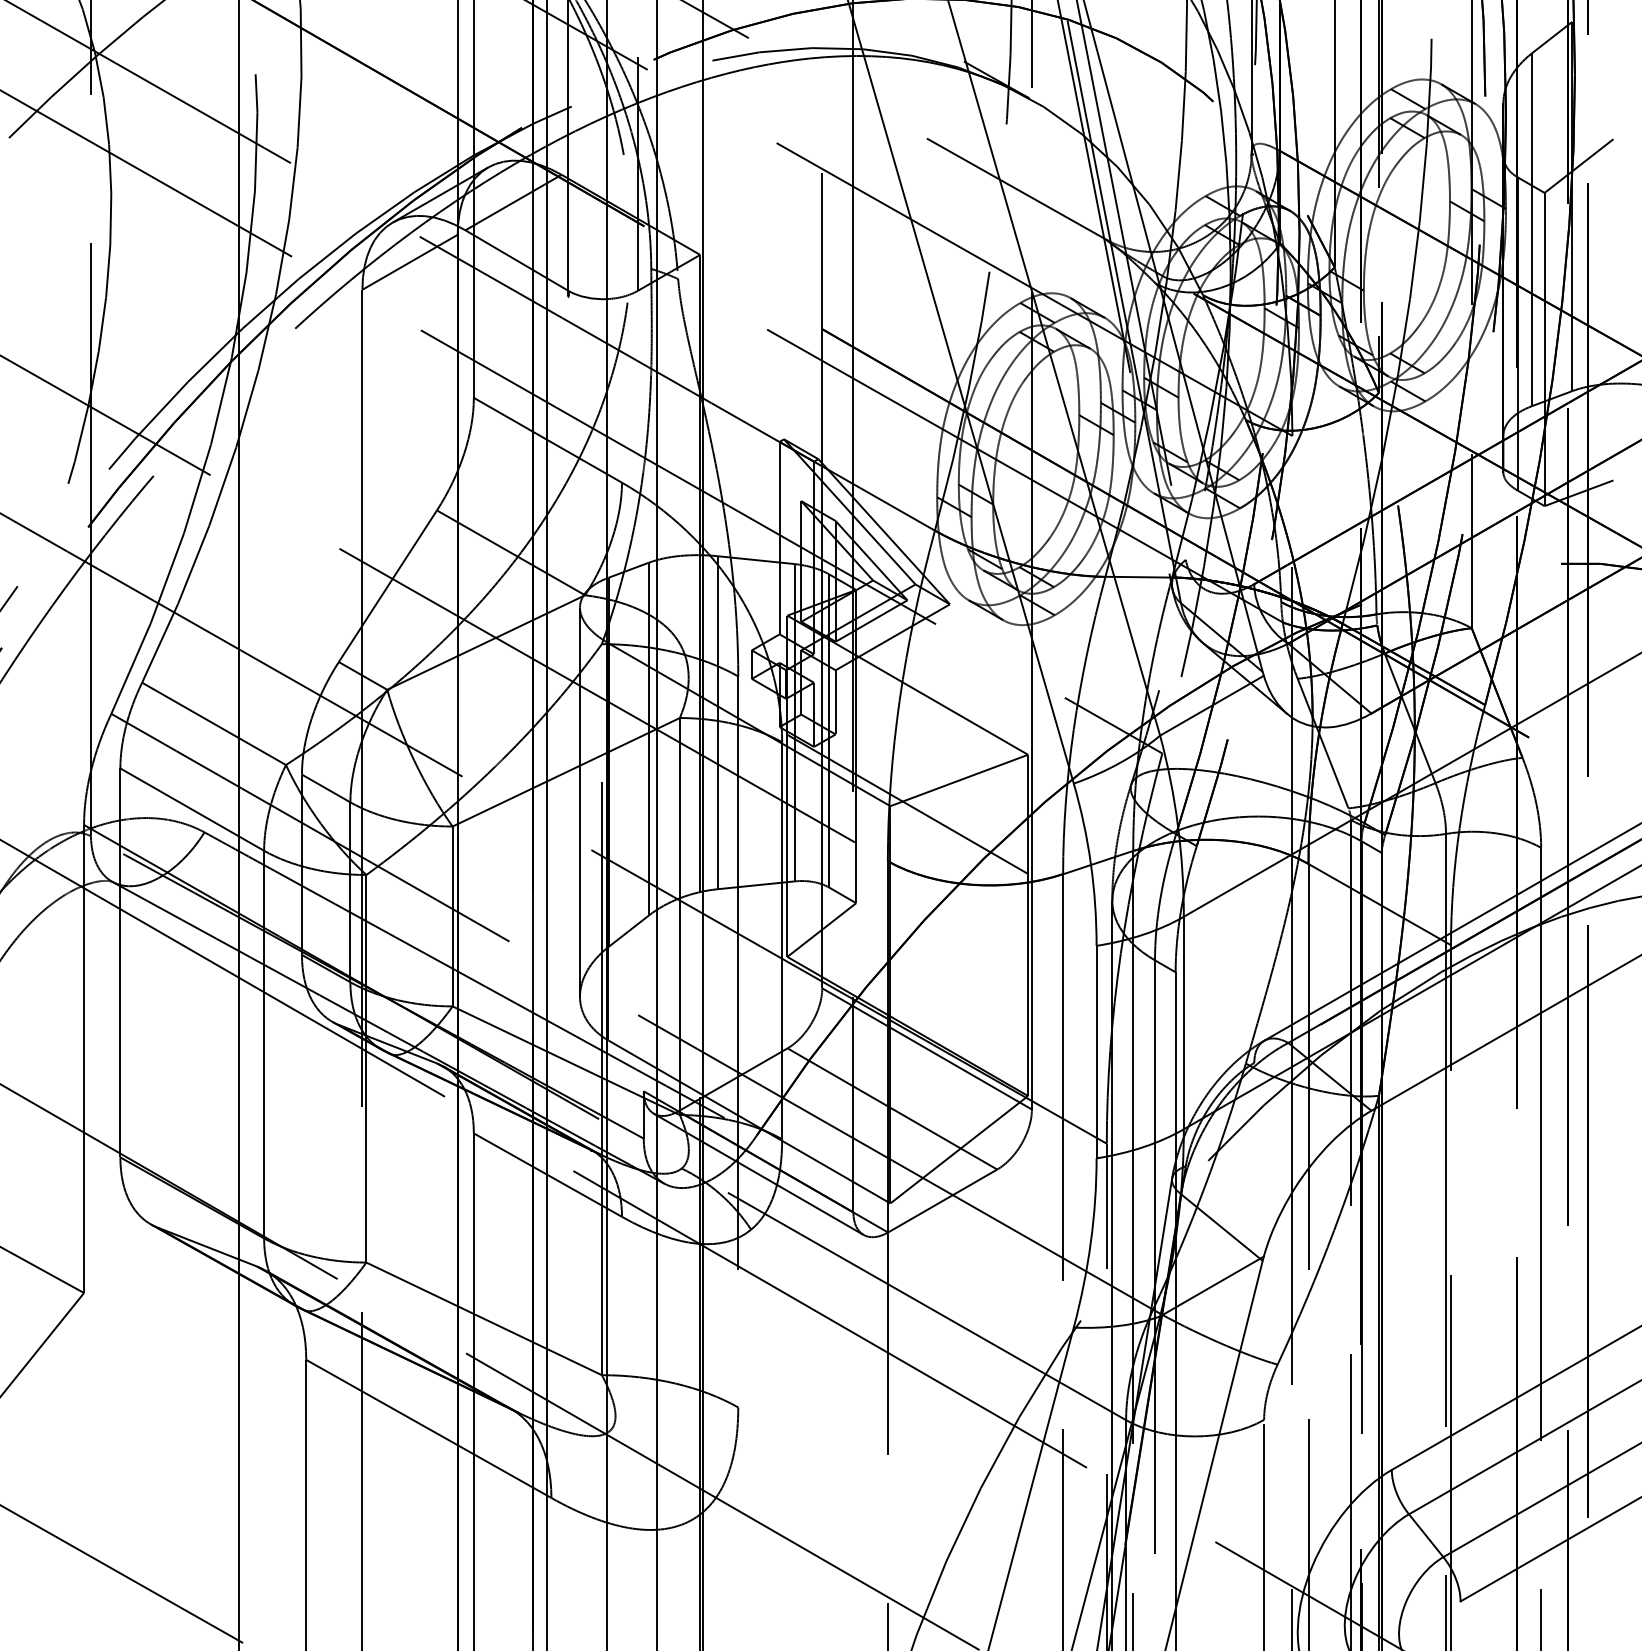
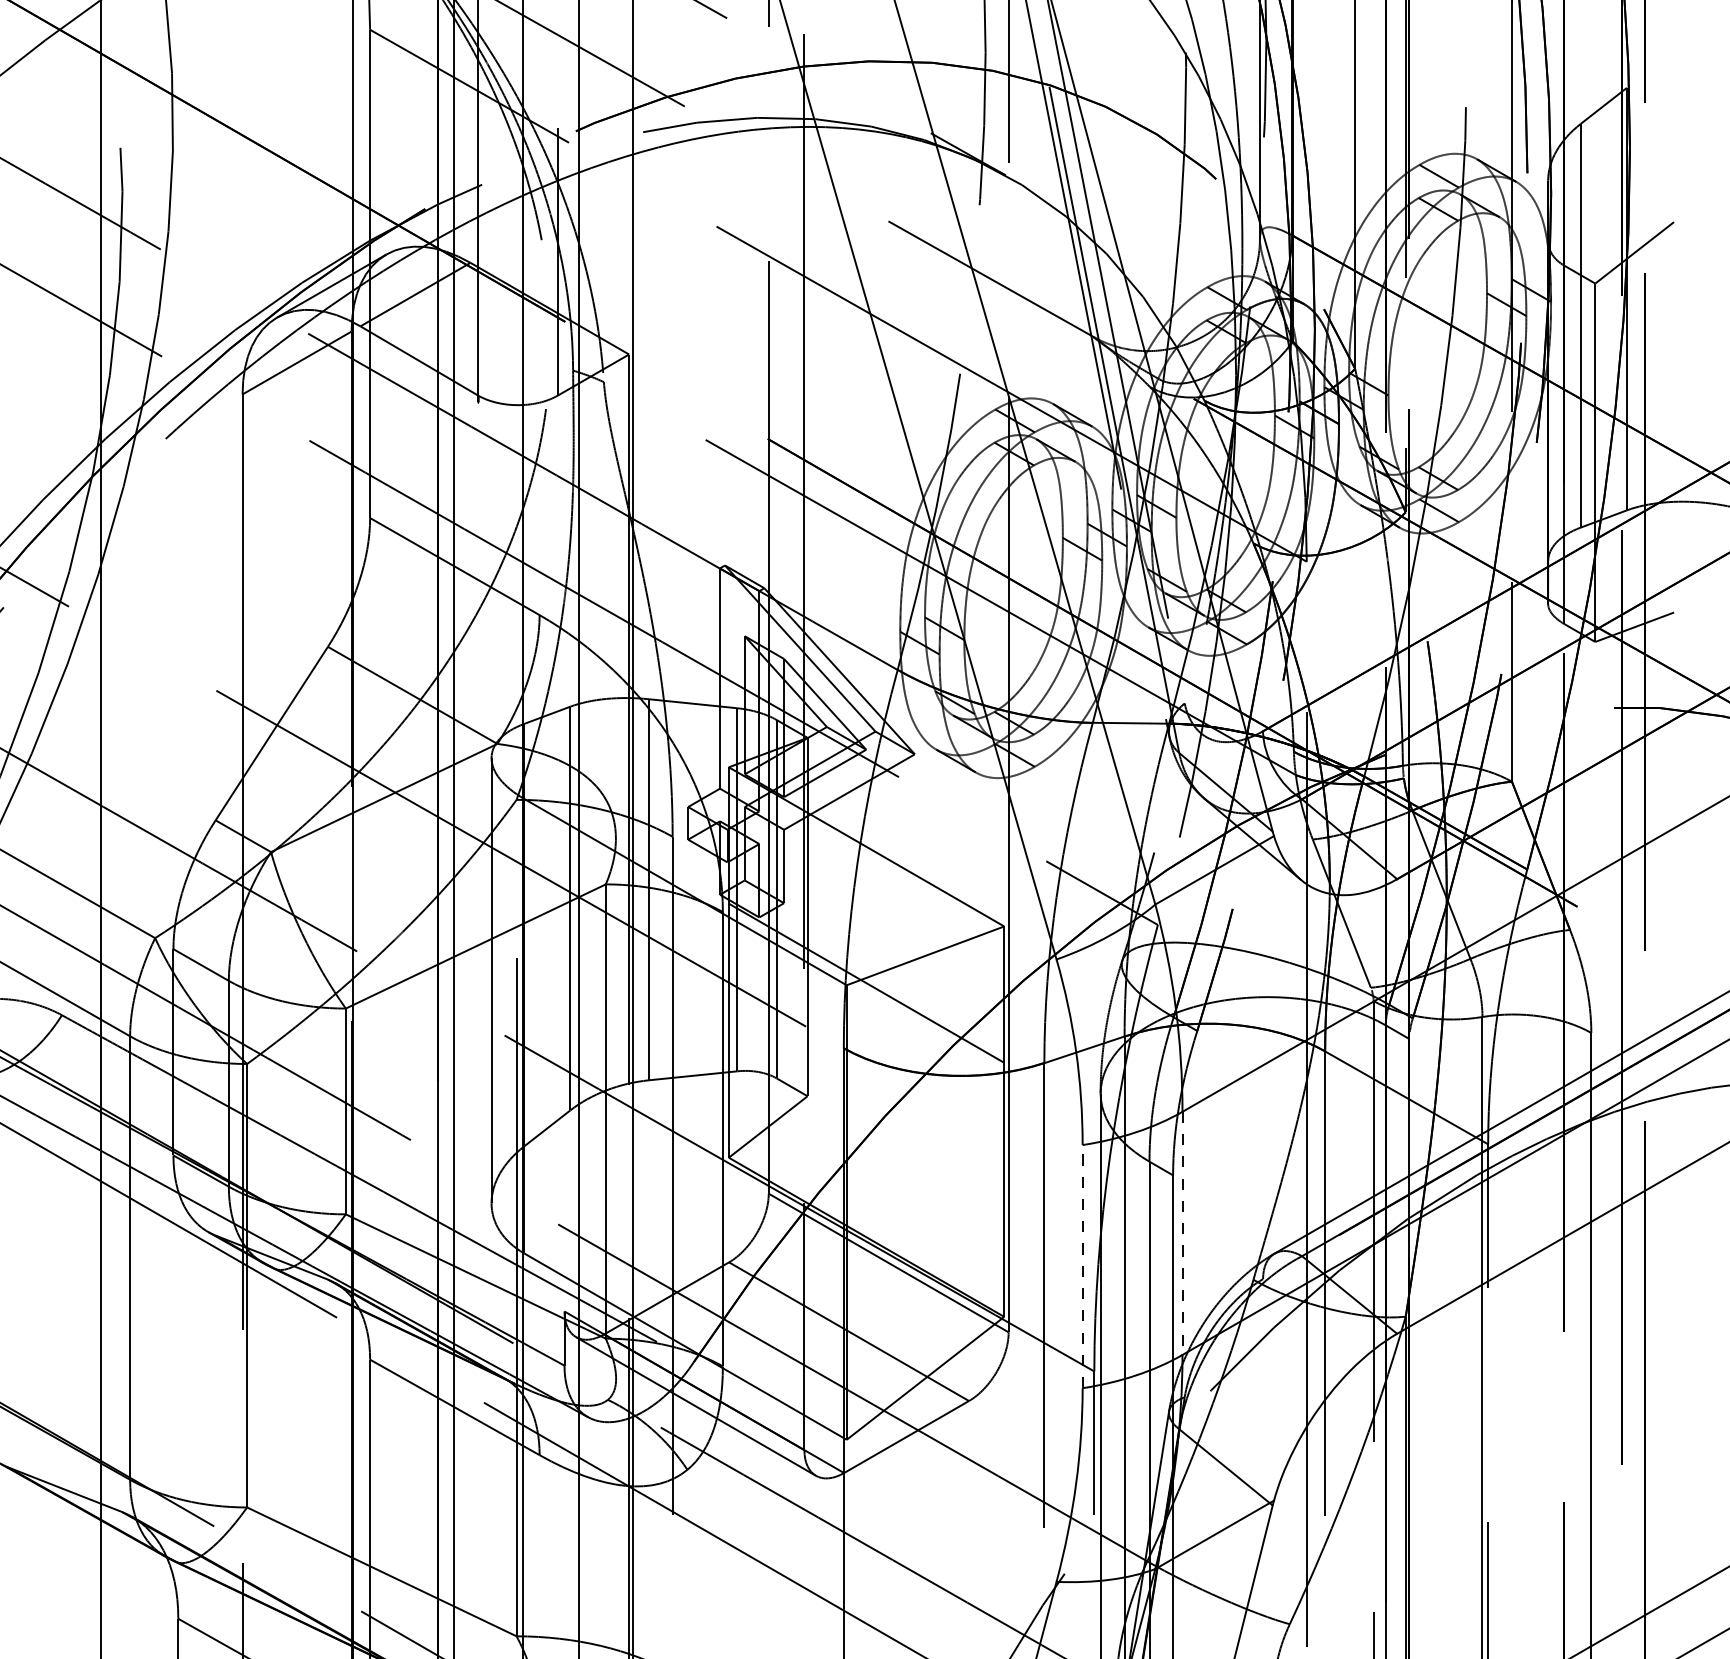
line: (1183, 1023) -> (1182, 1233), solid -> dashed
line: (1096, 1051) -> (1082, 1265), solid -> dashed

